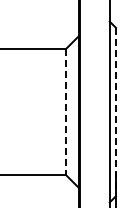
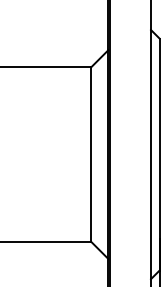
line: (66, 112) -> (91, 155), dashed -> solid
line: (115, 112) -> (158, 155), dashed -> solid

